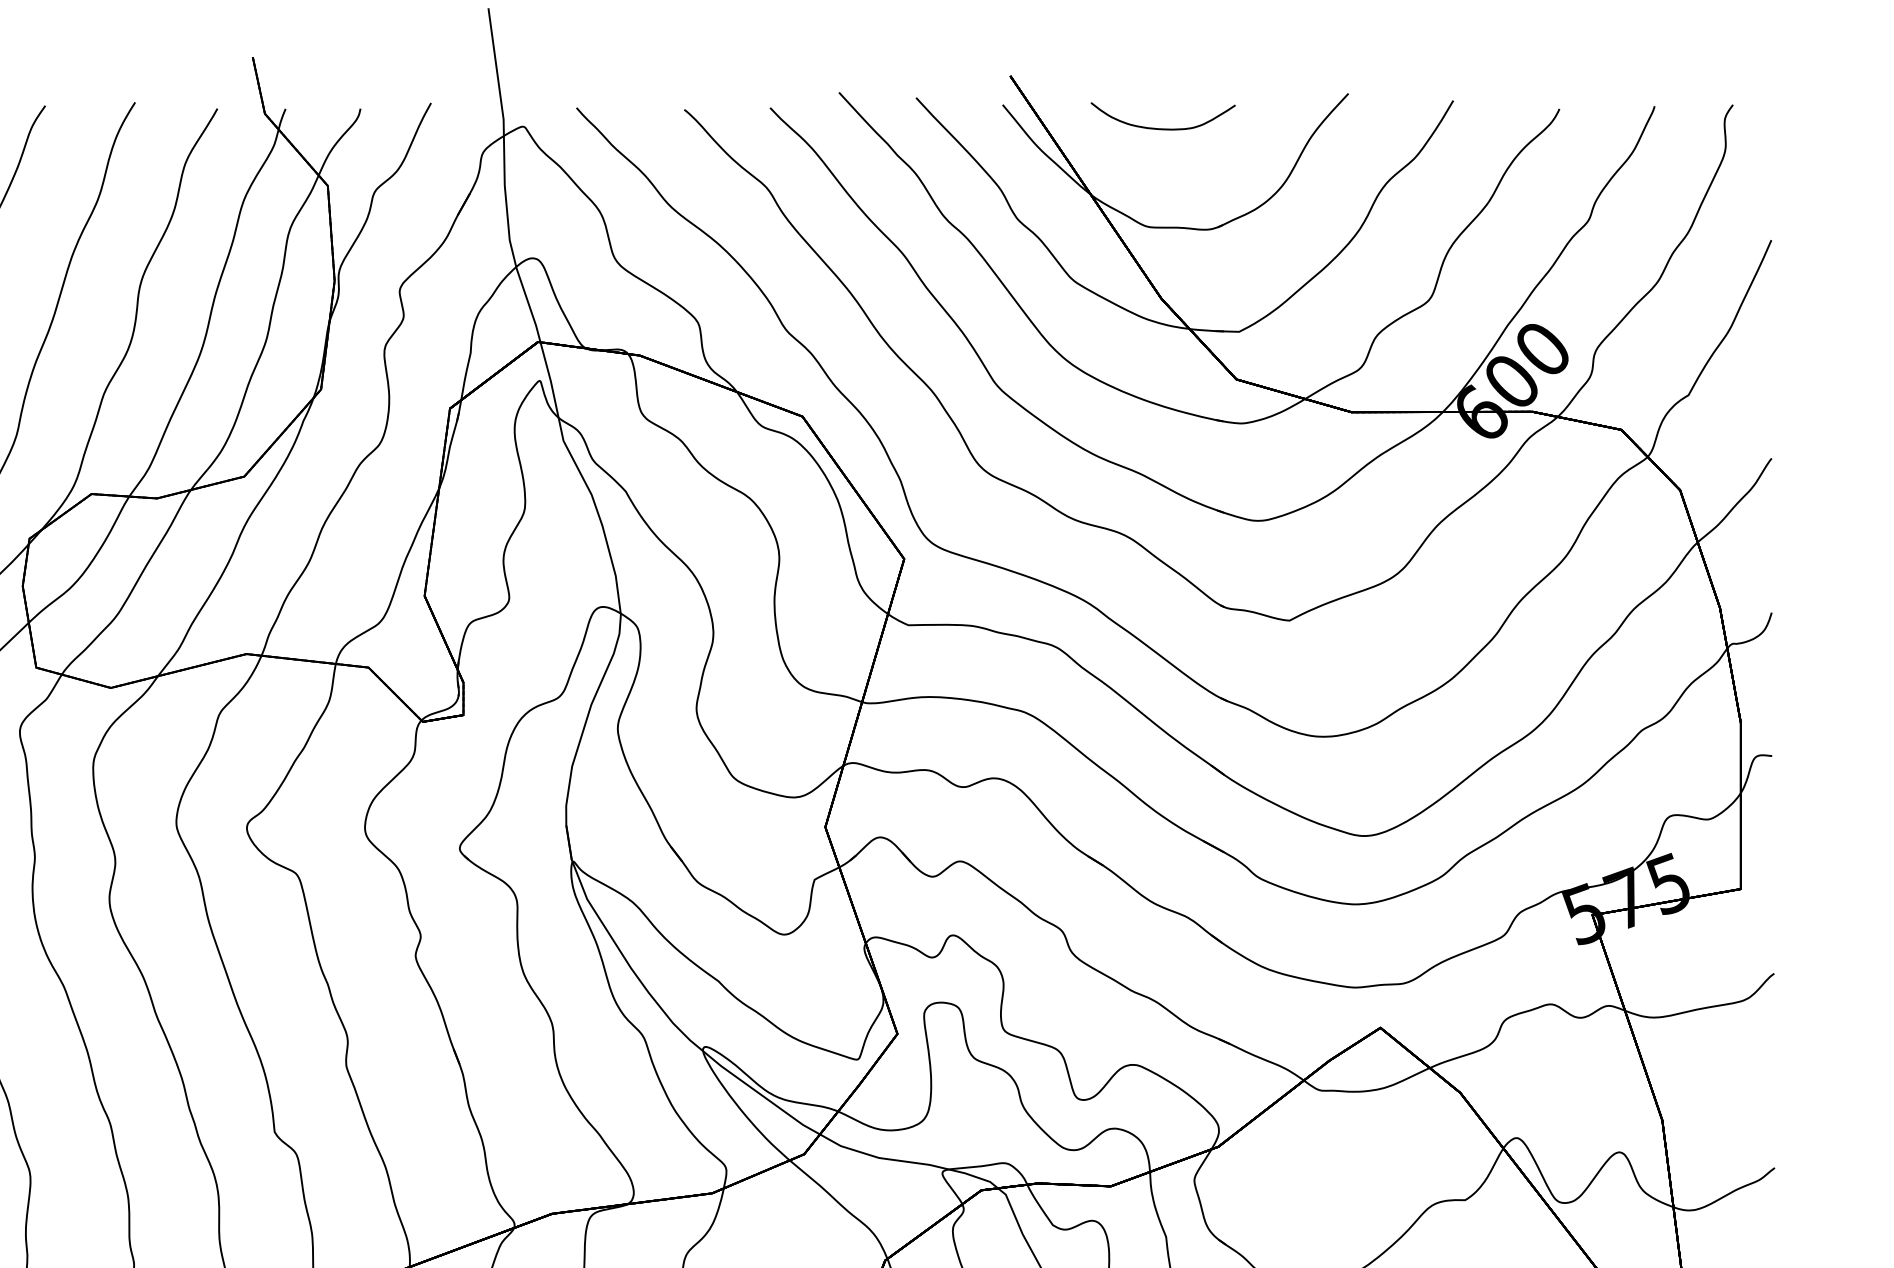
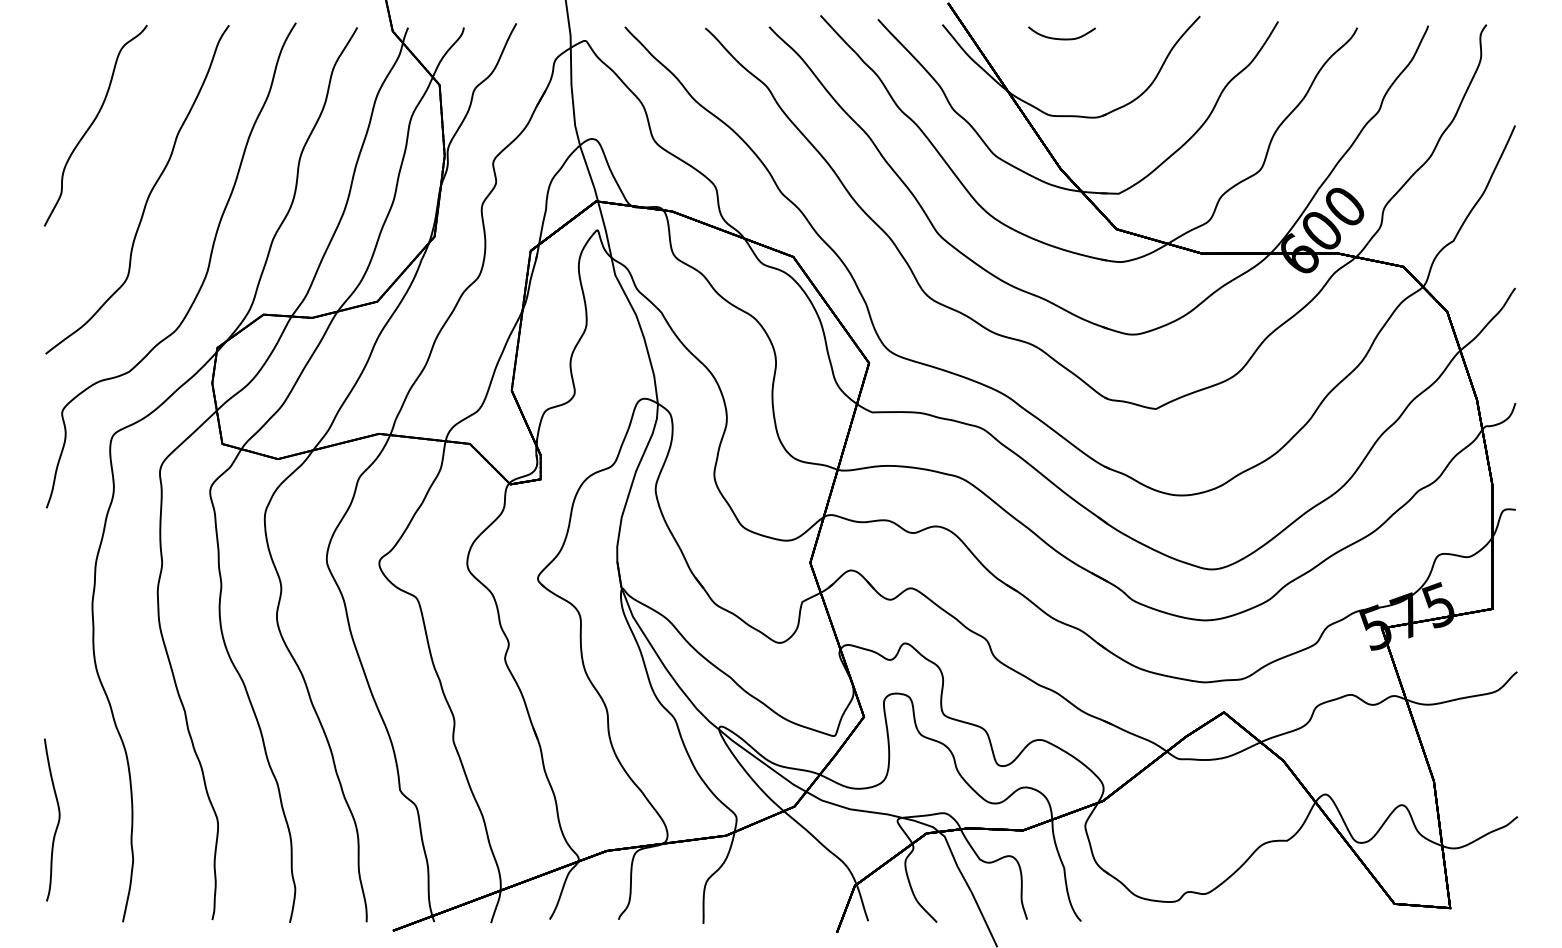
part: (1162, 116) -> (1061, 33), size x0.62

